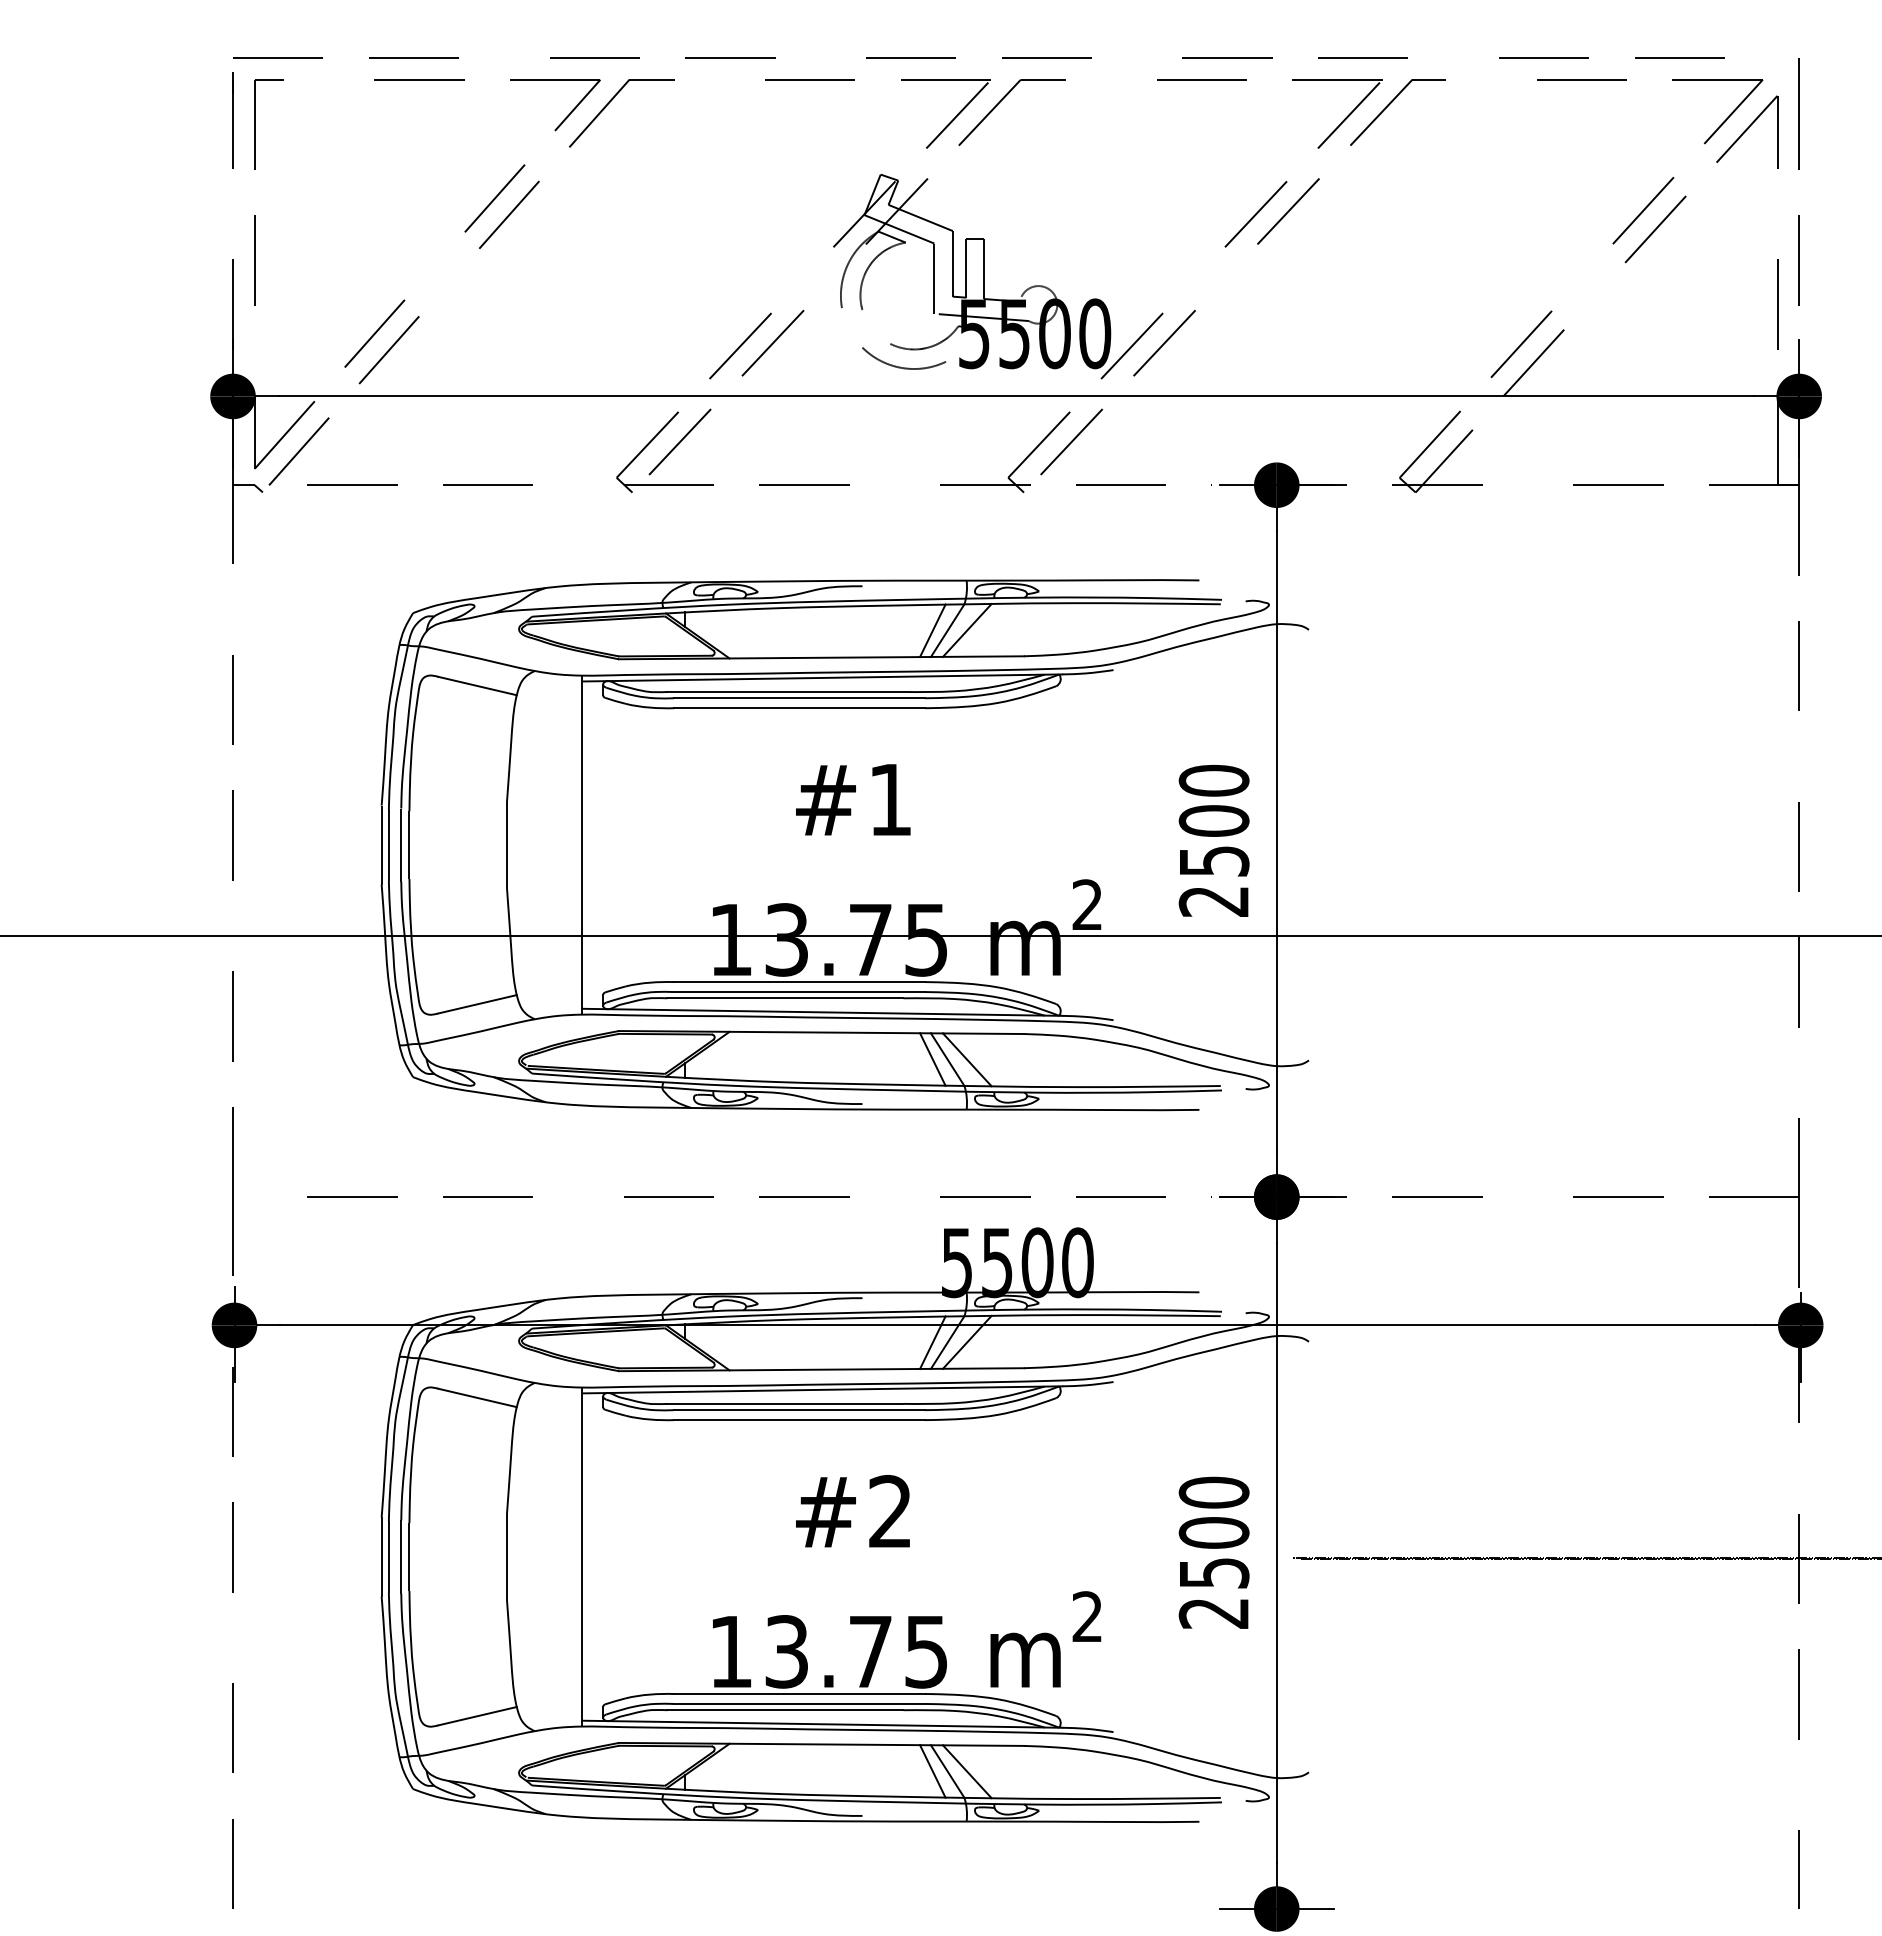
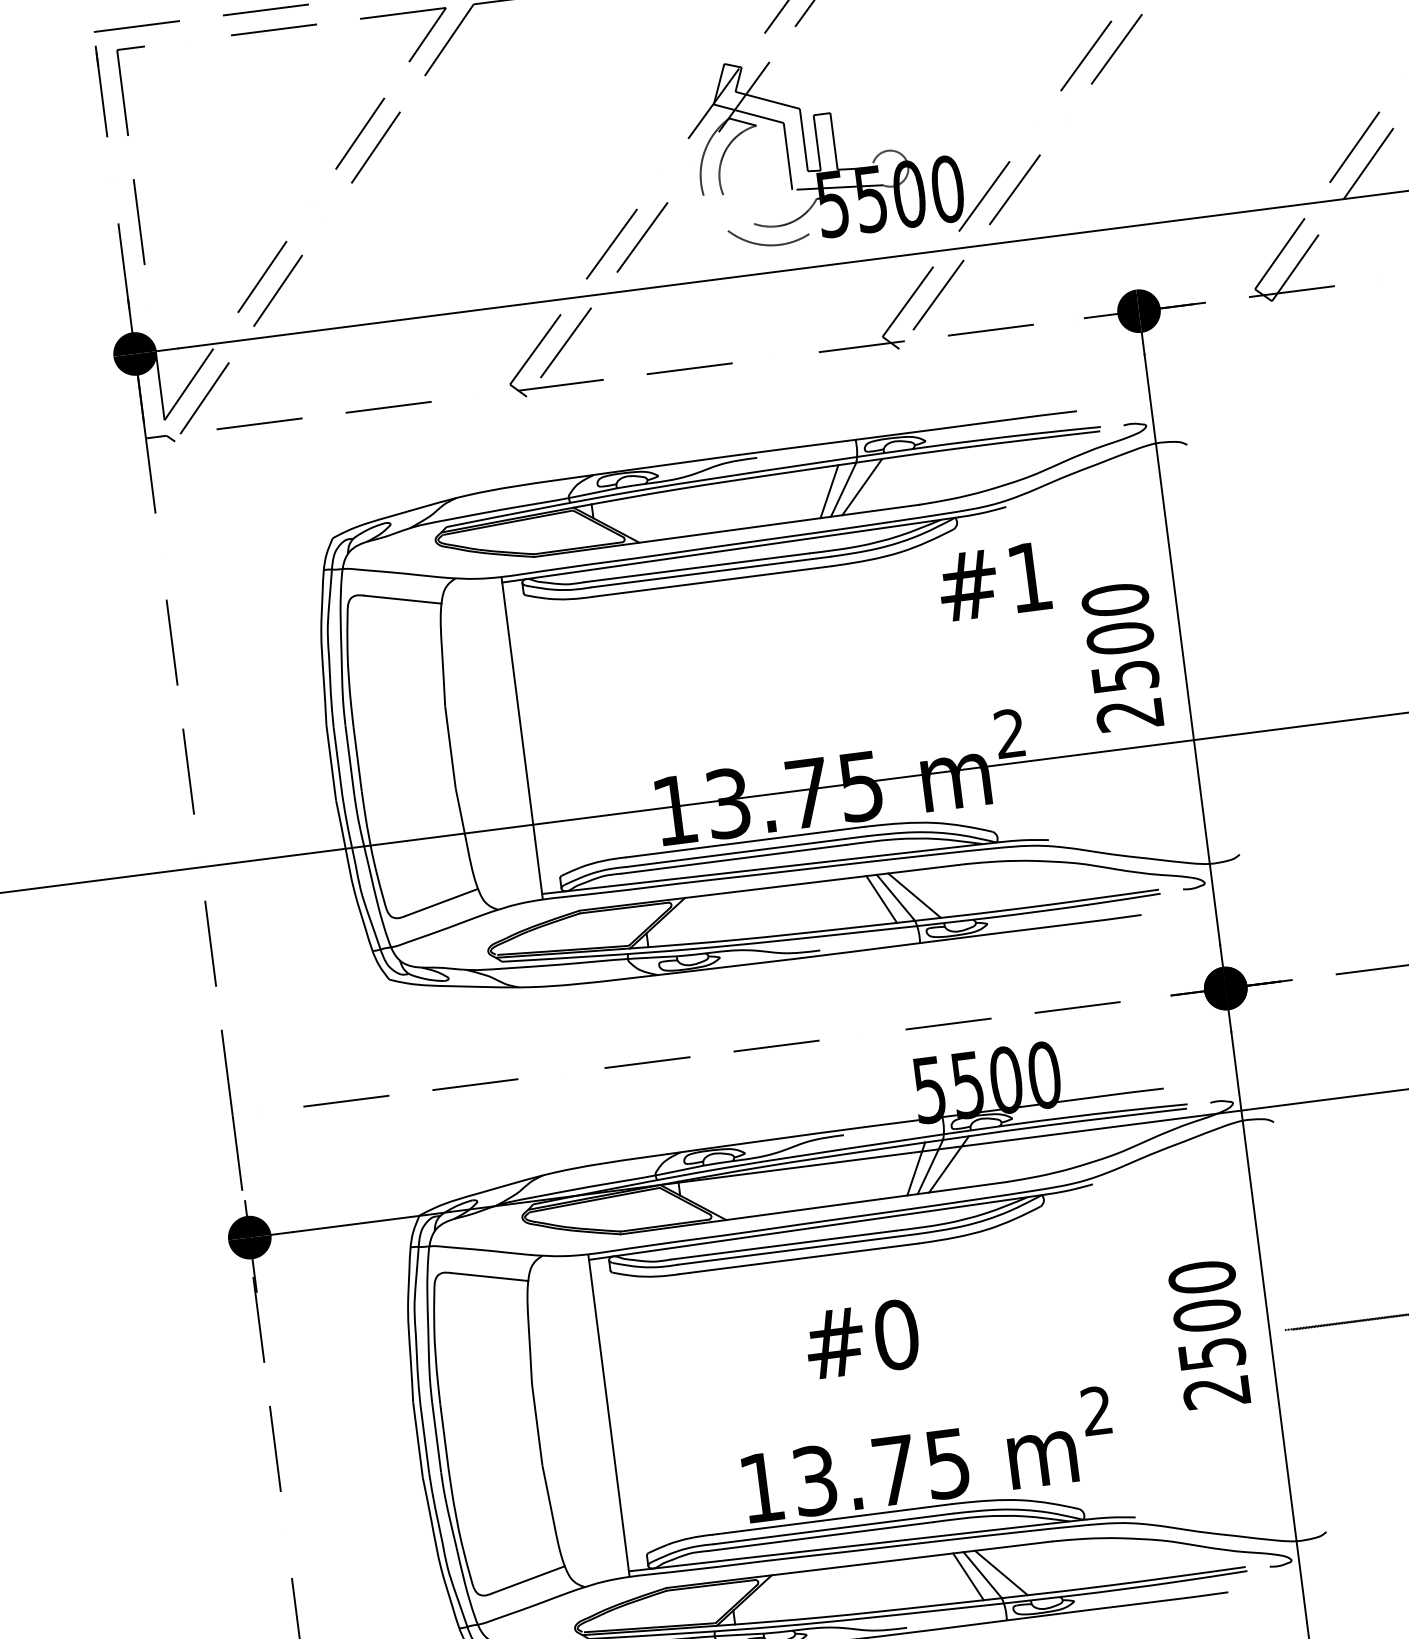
text: (853, 799) -> (994, 581), moved
text: (890, 1511) -> (896, 1334), #2 -> #0

